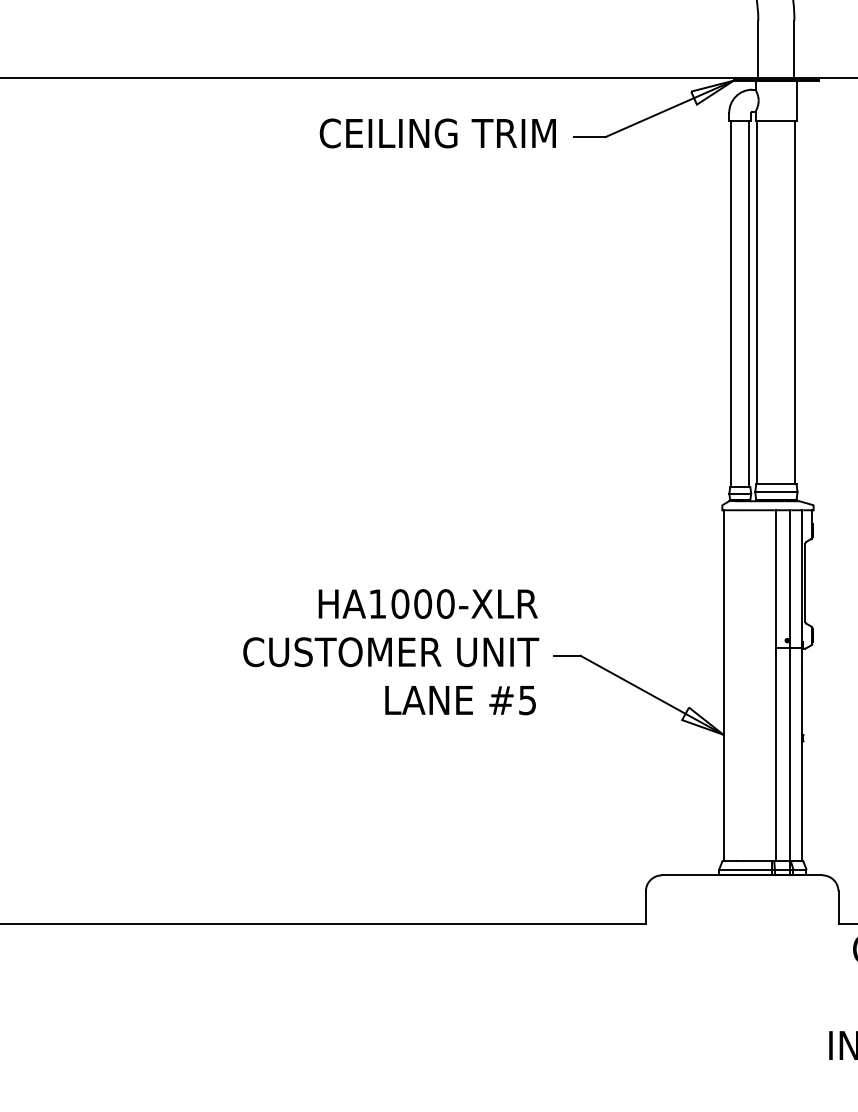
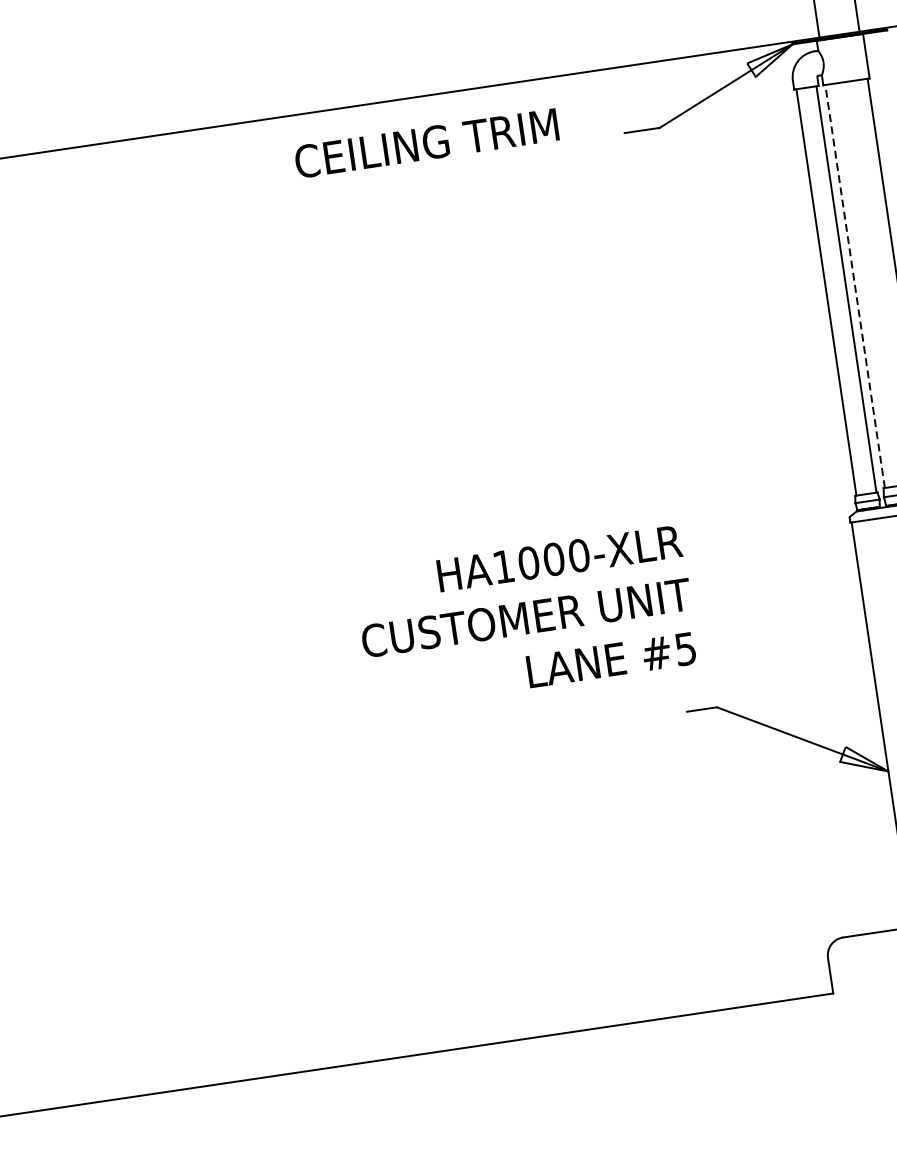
text: (437, 133) -> (426, 143), moved
line: (757, 302) -> (855, 286), solid -> dashed
text: (391, 652) -> (526, 618), moved

